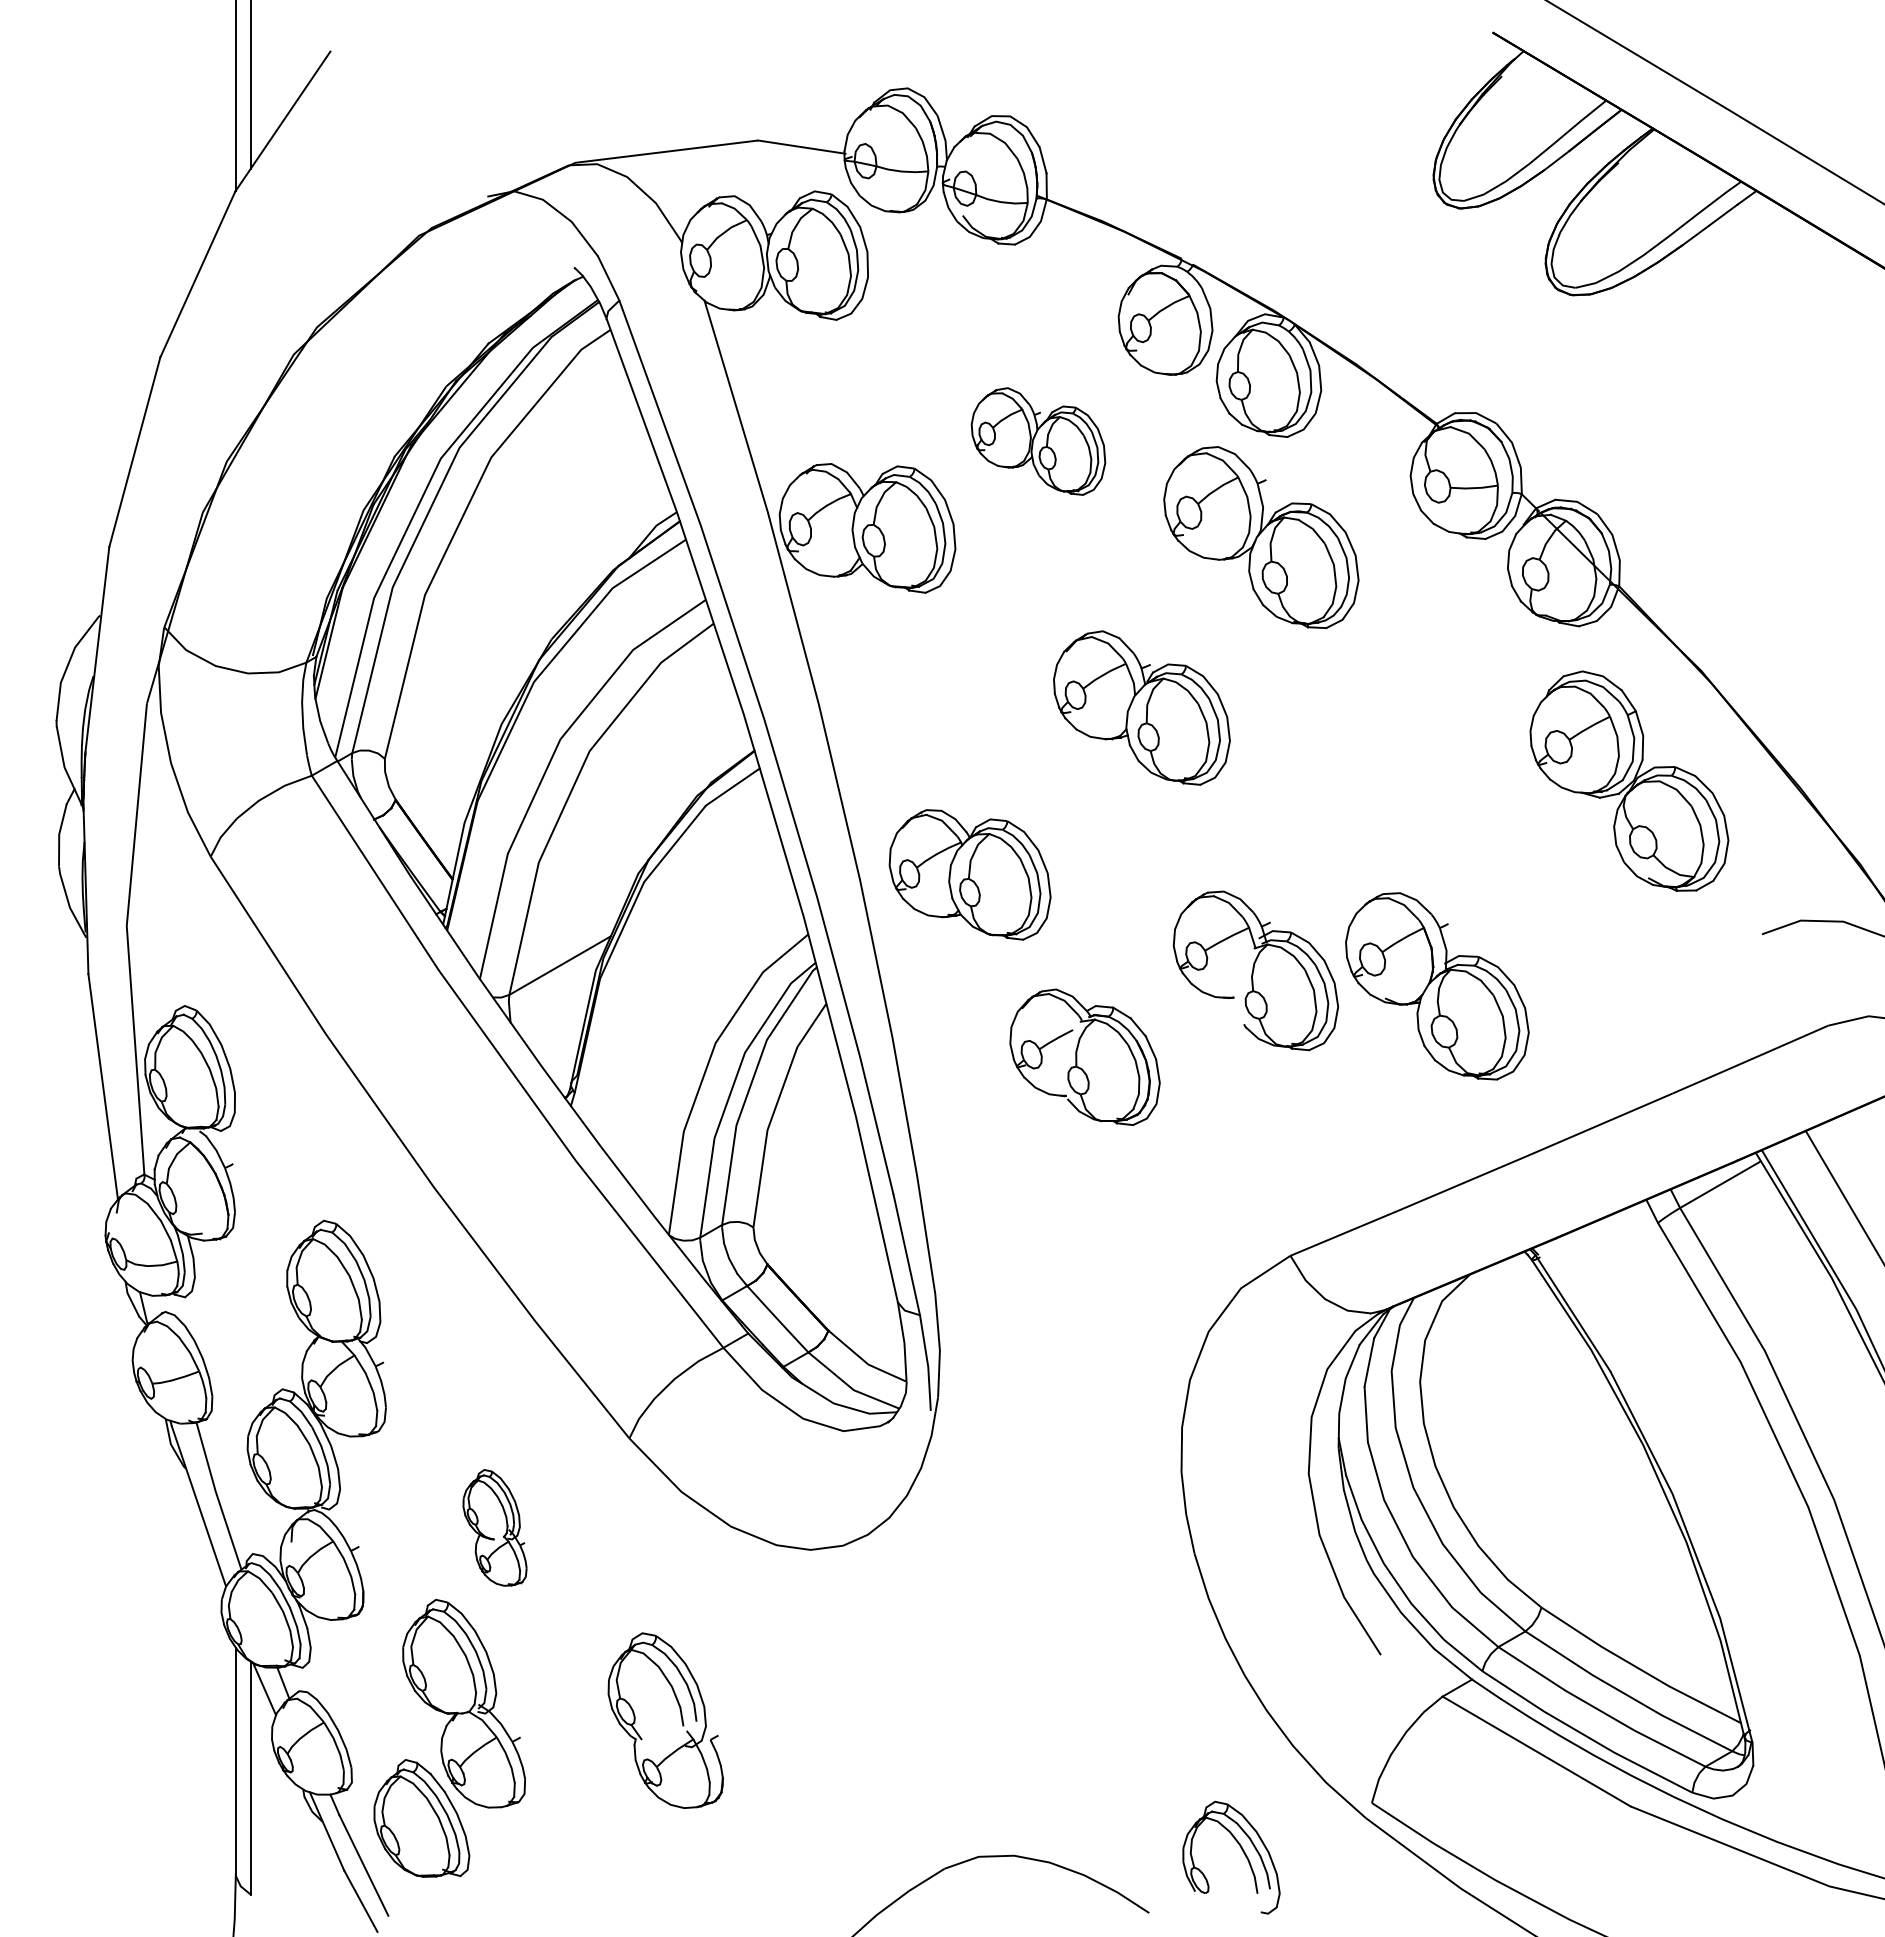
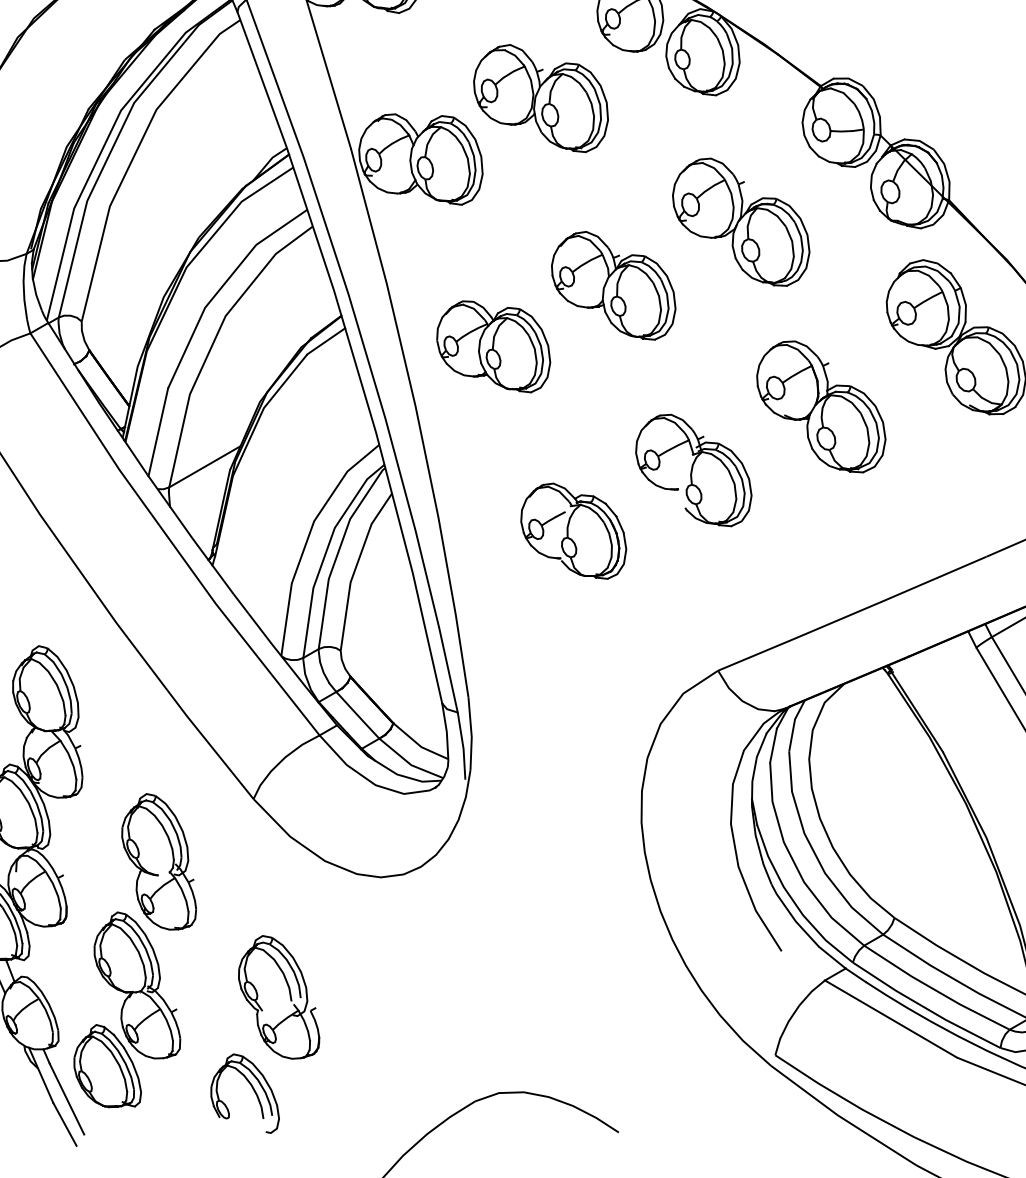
part: (1038, 441) -> (541, 98), size x1.43
part: (1261, 537) -> (741, 222), moved
part: (969, 874) -> (493, 346), moved
part: (1437, 986) -> (821, 407), moved
part: (494, 1527) -> (158, 861), size x1.67
part: (1242, 1851) -> (252, 1089), moved

